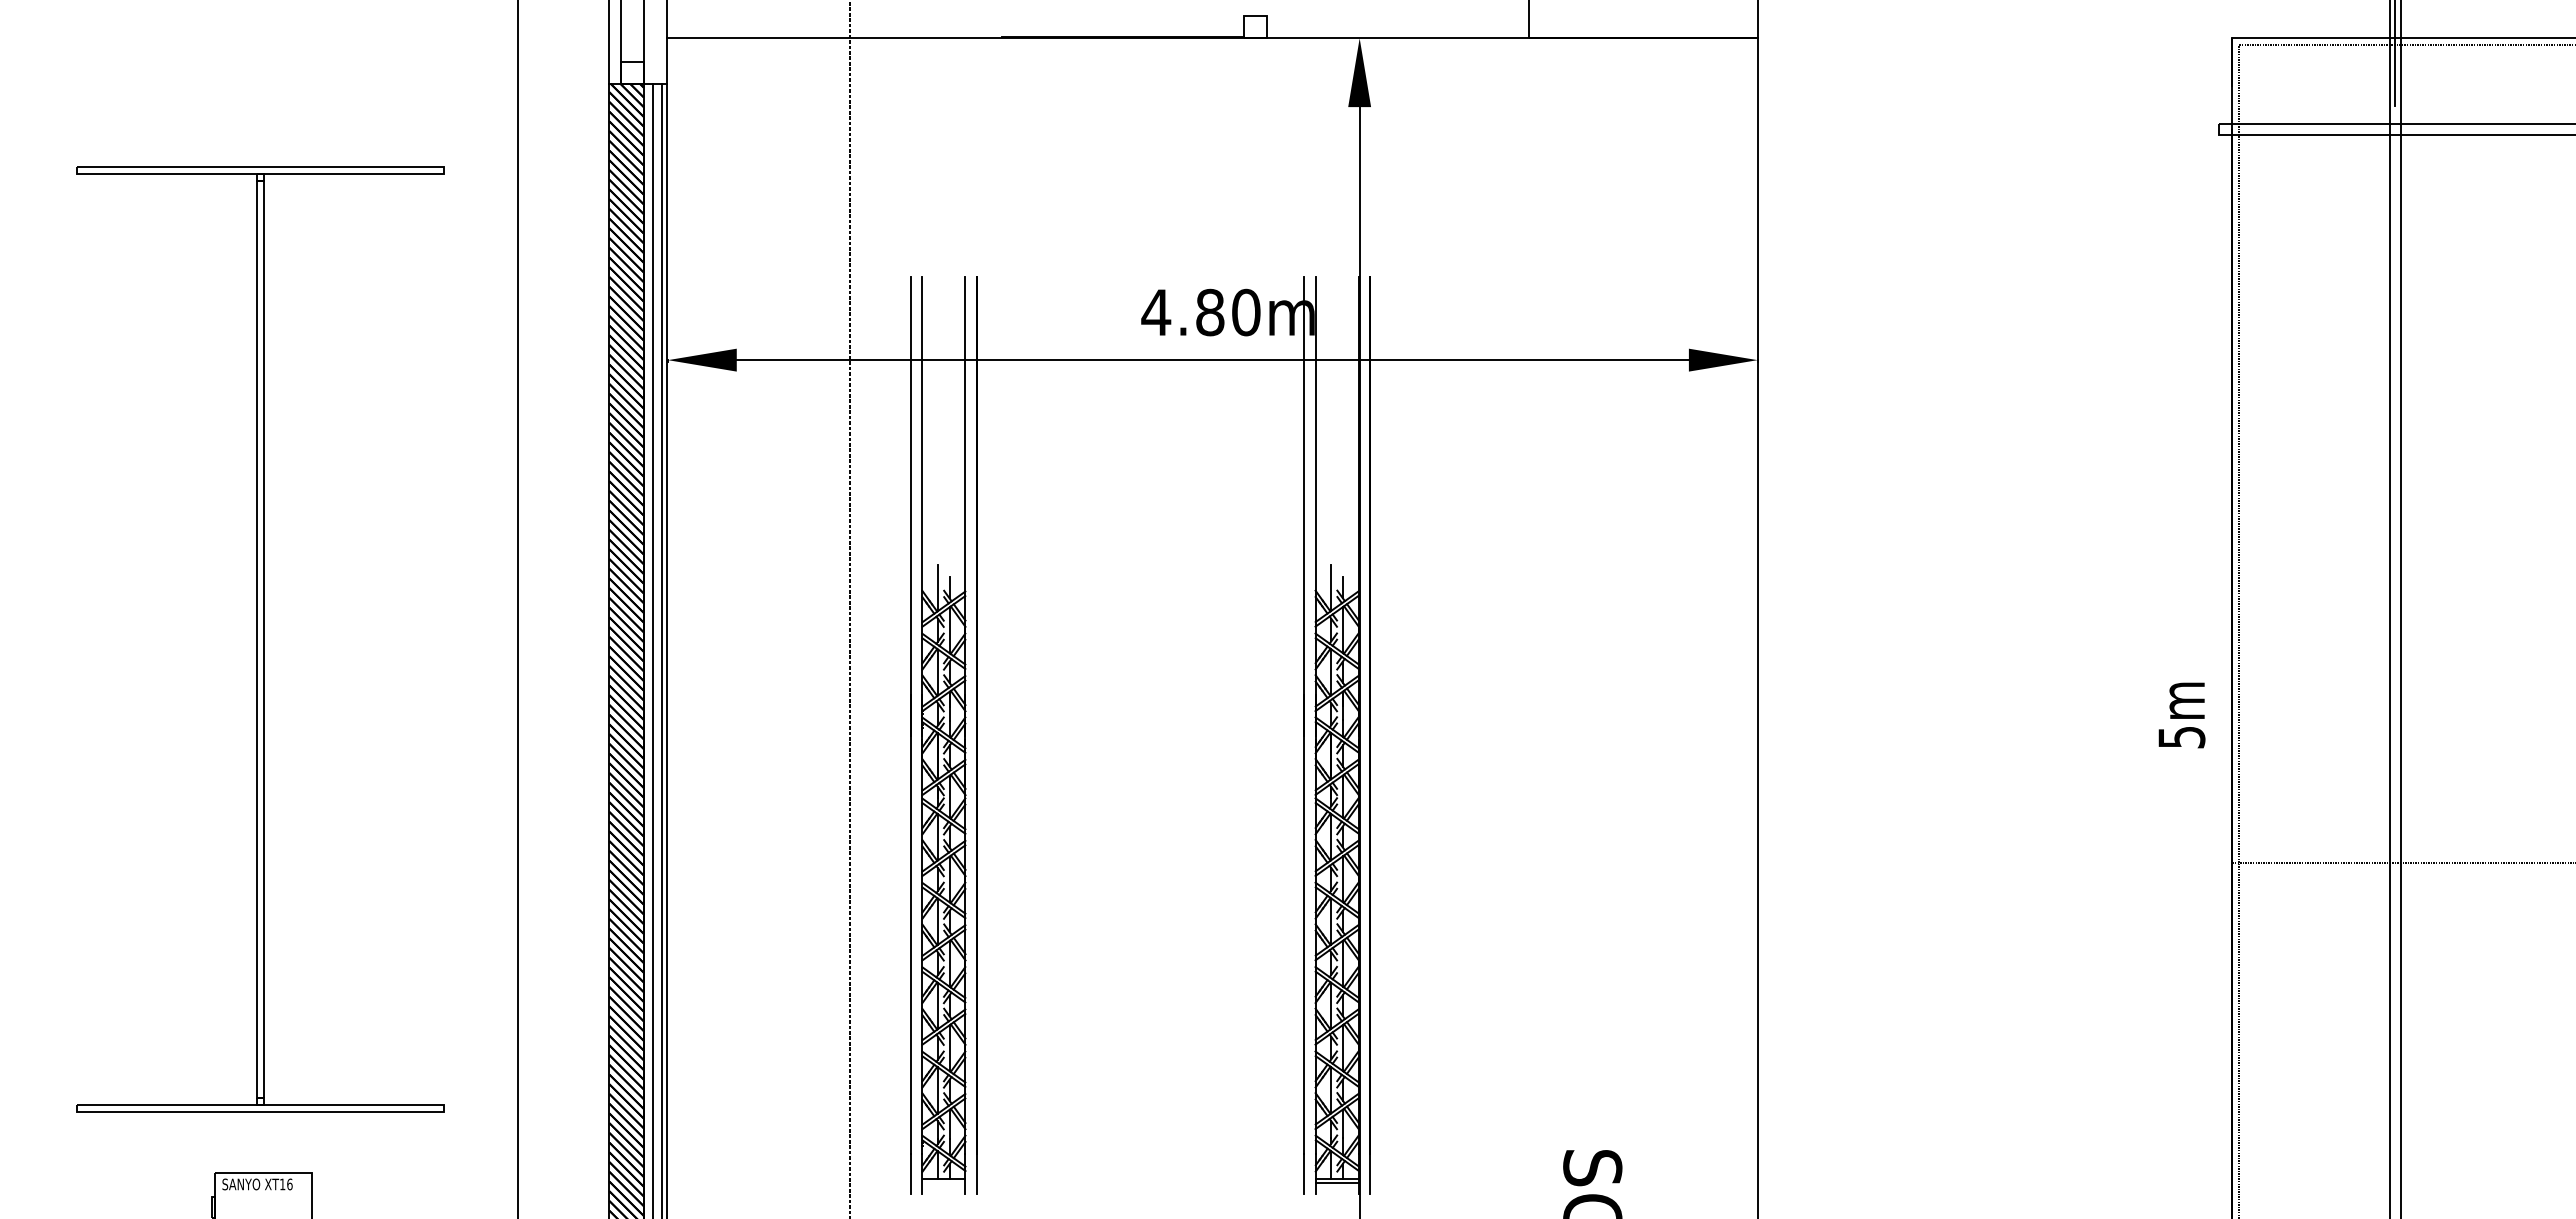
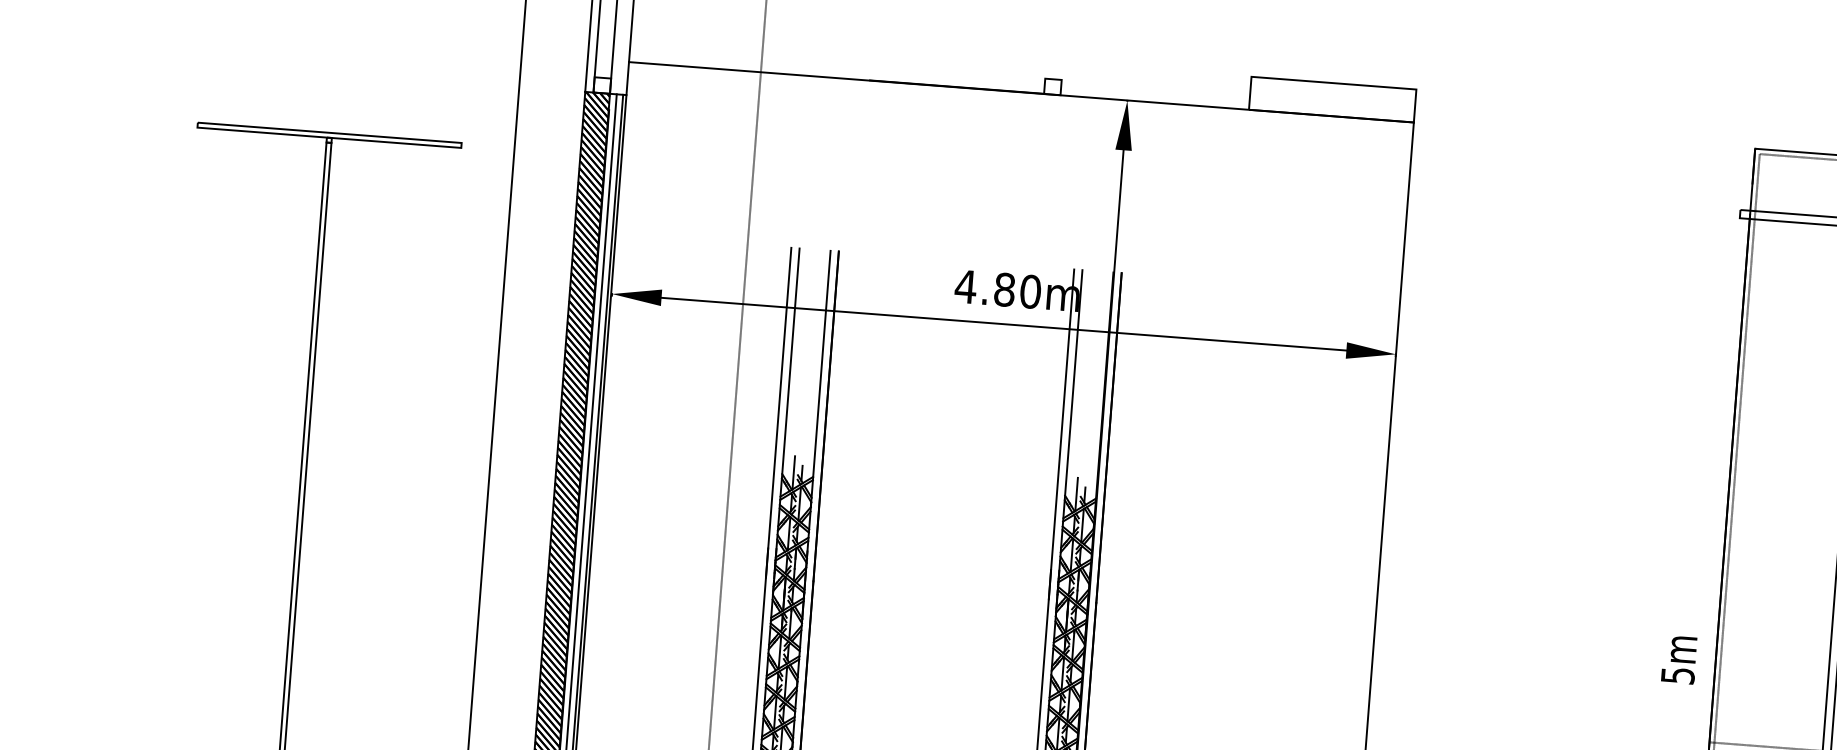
text: (2181, 715) -> (1678, 659), moved

